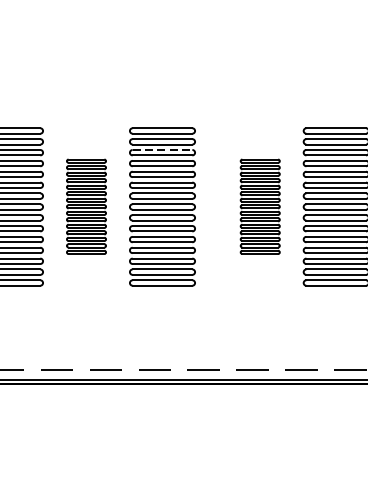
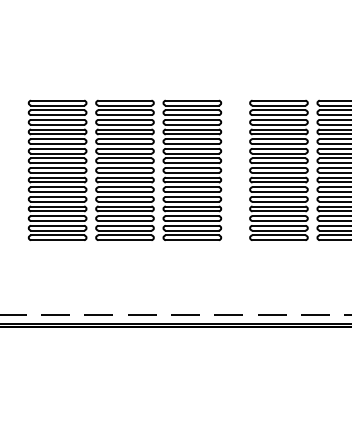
line: (162, 149) -> (192, 119), dashed -> solid
part: (85, 205) -> (124, 169), size x1.67
part: (259, 205) -> (278, 169), size x1.67

